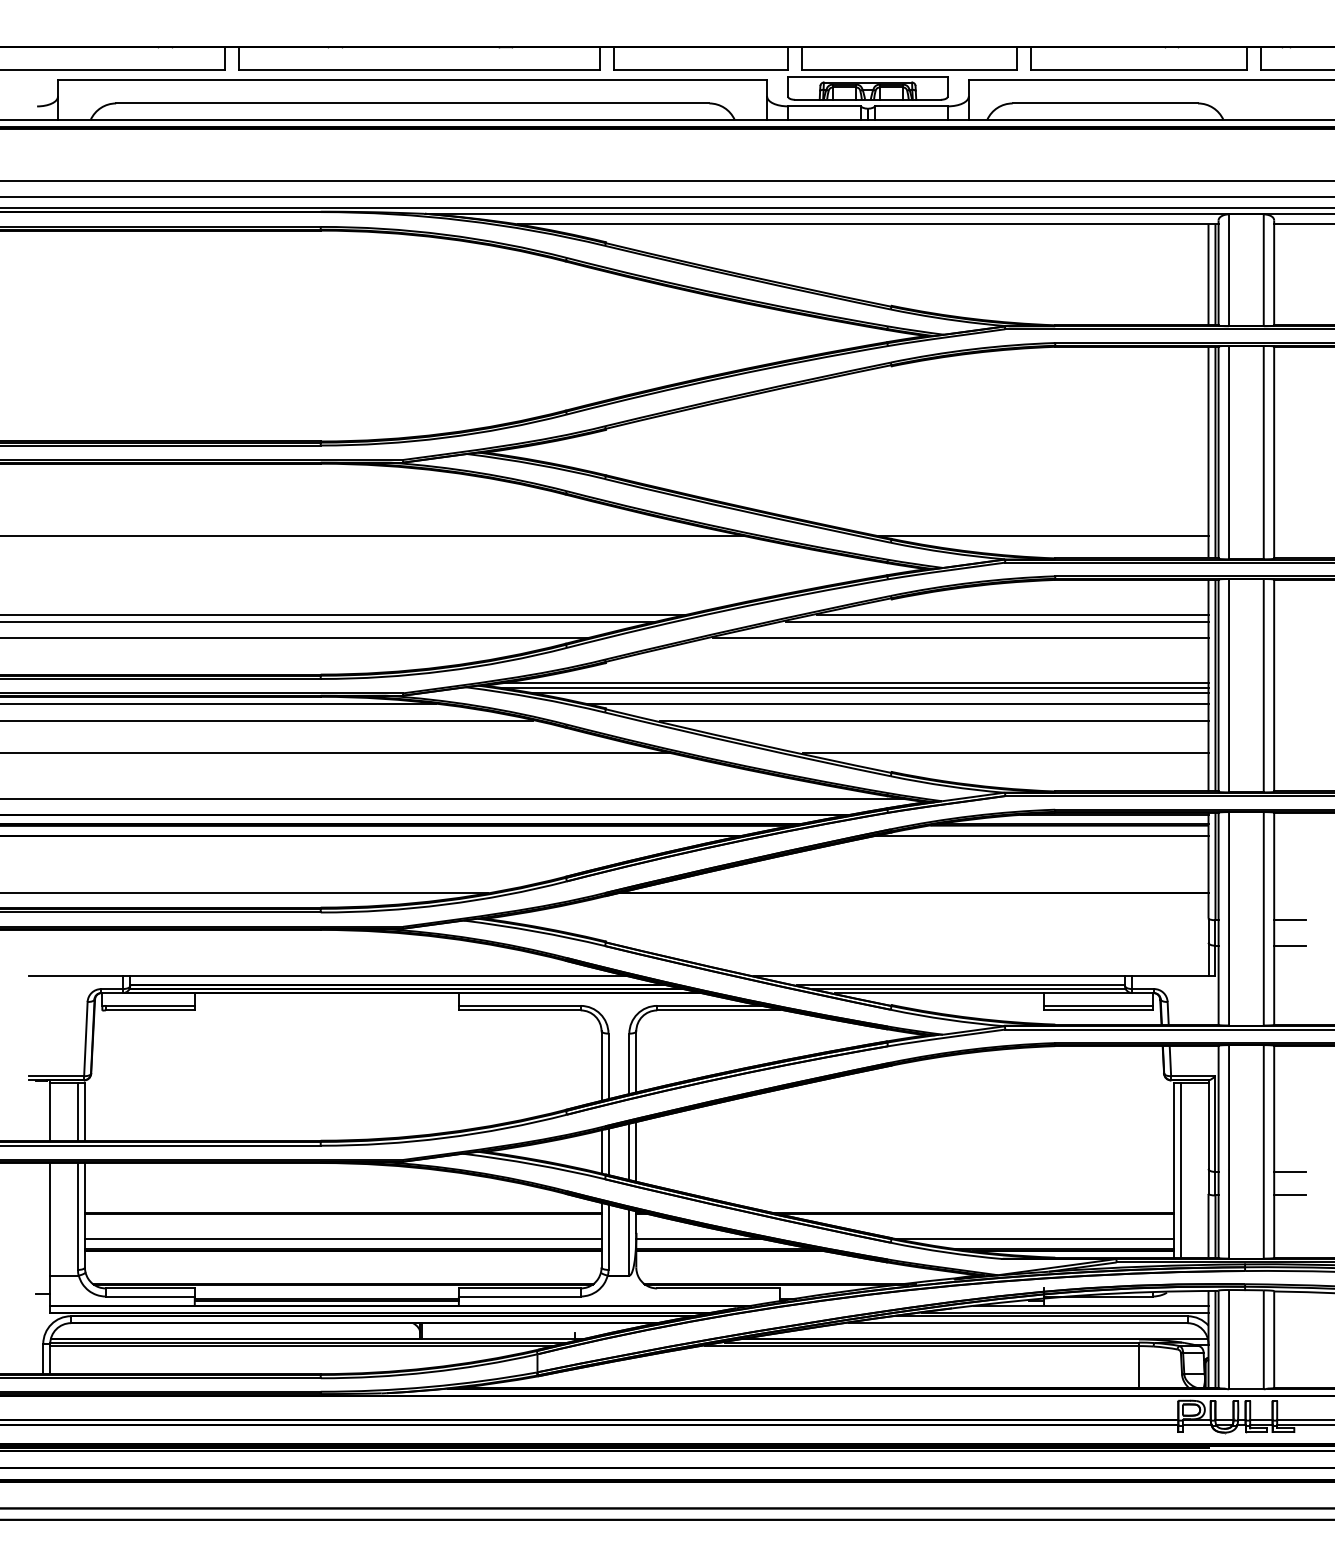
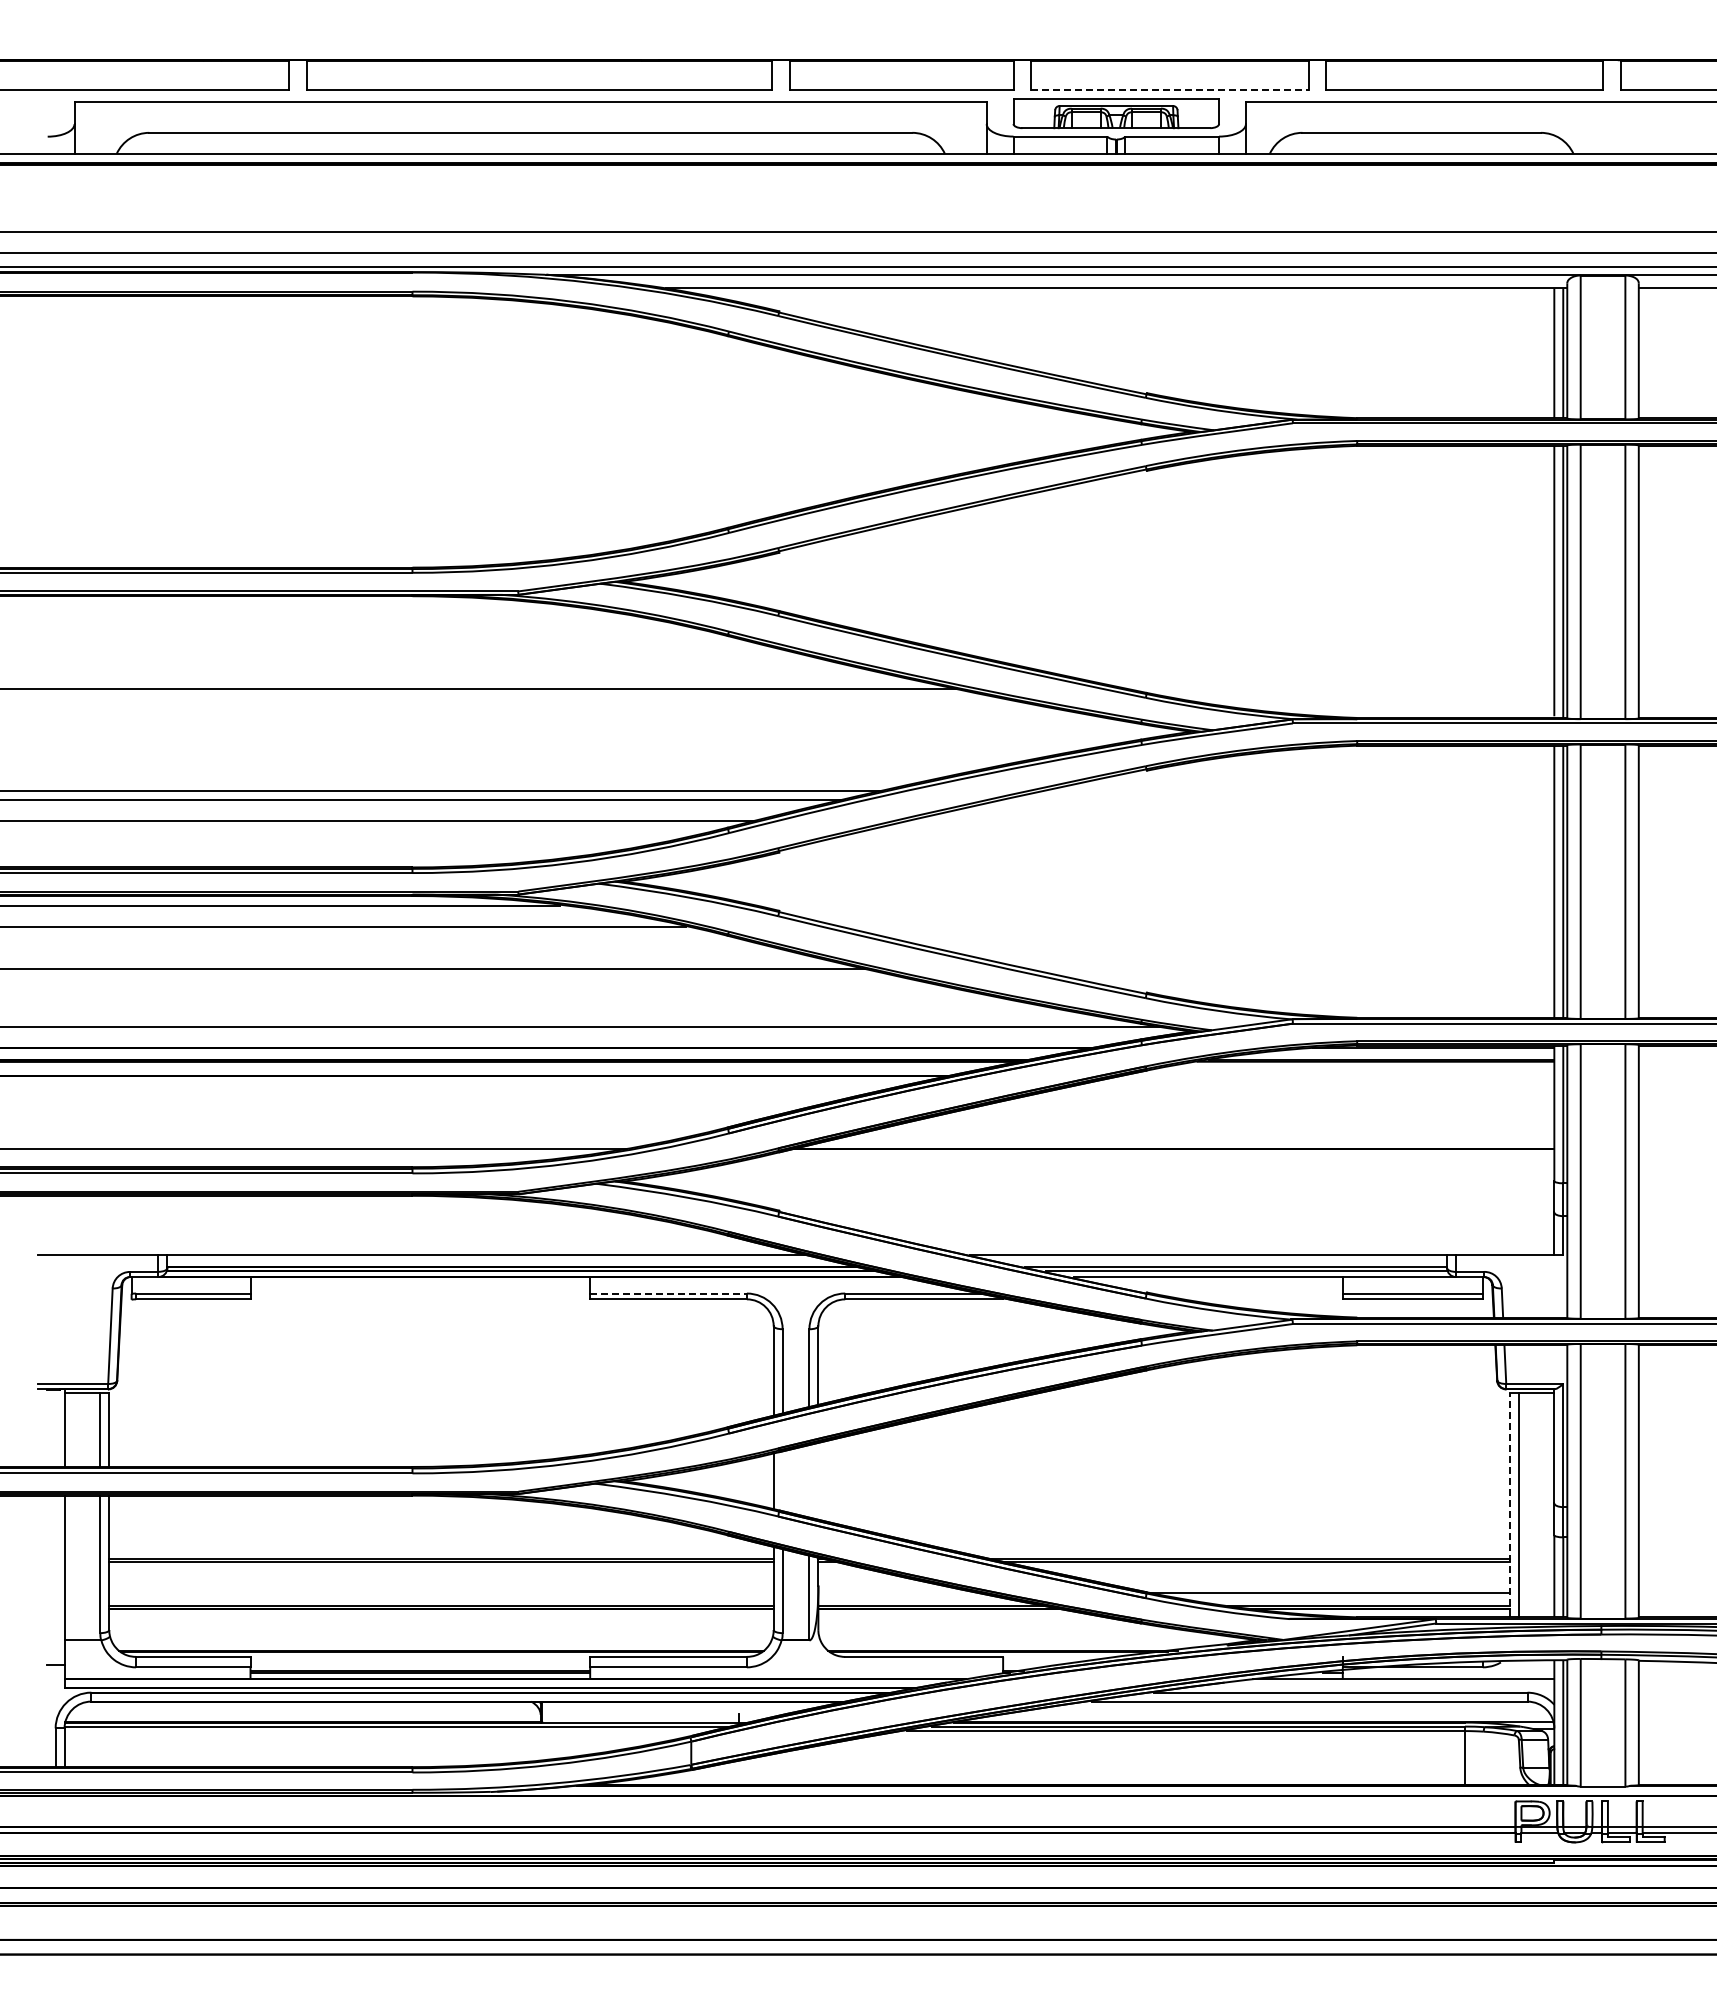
line: (909, 69) -> (1169, 89), solid -> dashed
line: (1043, 536) -> (1342, 689), removed
line: (1012, 614) -> (1302, 790), removed
line: (997, 621) -> (1282, 799), removed
line: (960, 638) -> (1235, 820), removed
line: (854, 683) -> (1099, 878), removed
line: (854, 687) -> (1098, 884), removed
line: (869, 693) -> (1118, 891), removed
line: (897, 704) -> (1154, 905), removed
line: (934, 721) -> (1201, 927), removed
line: (1005, 753) -> (1293, 968), removed
line: (1040, 836) -> (1338, 1075), removed
line: (1289, 920) -> (1658, 1183), removed
line: (1289, 945) -> (1658, 1216), removed
line: (520, 1005) -> (669, 1293), solid -> dashed
line: (608, 1152) -> (782, 1481), removed
line: (629, 1152) -> (809, 1481), removed
line: (636, 1152) -> (818, 1481), removed
line: (1173, 1169) -> (1509, 1504), solid -> dashed
line: (1289, 1172) -> (1658, 1507), removed
line: (1289, 1195) -> (1658, 1537), removed
line: (343, 1238) -> (441, 1592), removed
line: (700, 1238) -> (900, 1592), removed
line: (1064, 1312) -> (1369, 1688), removed
line: (302, 1346) -> (388, 1731), removed

